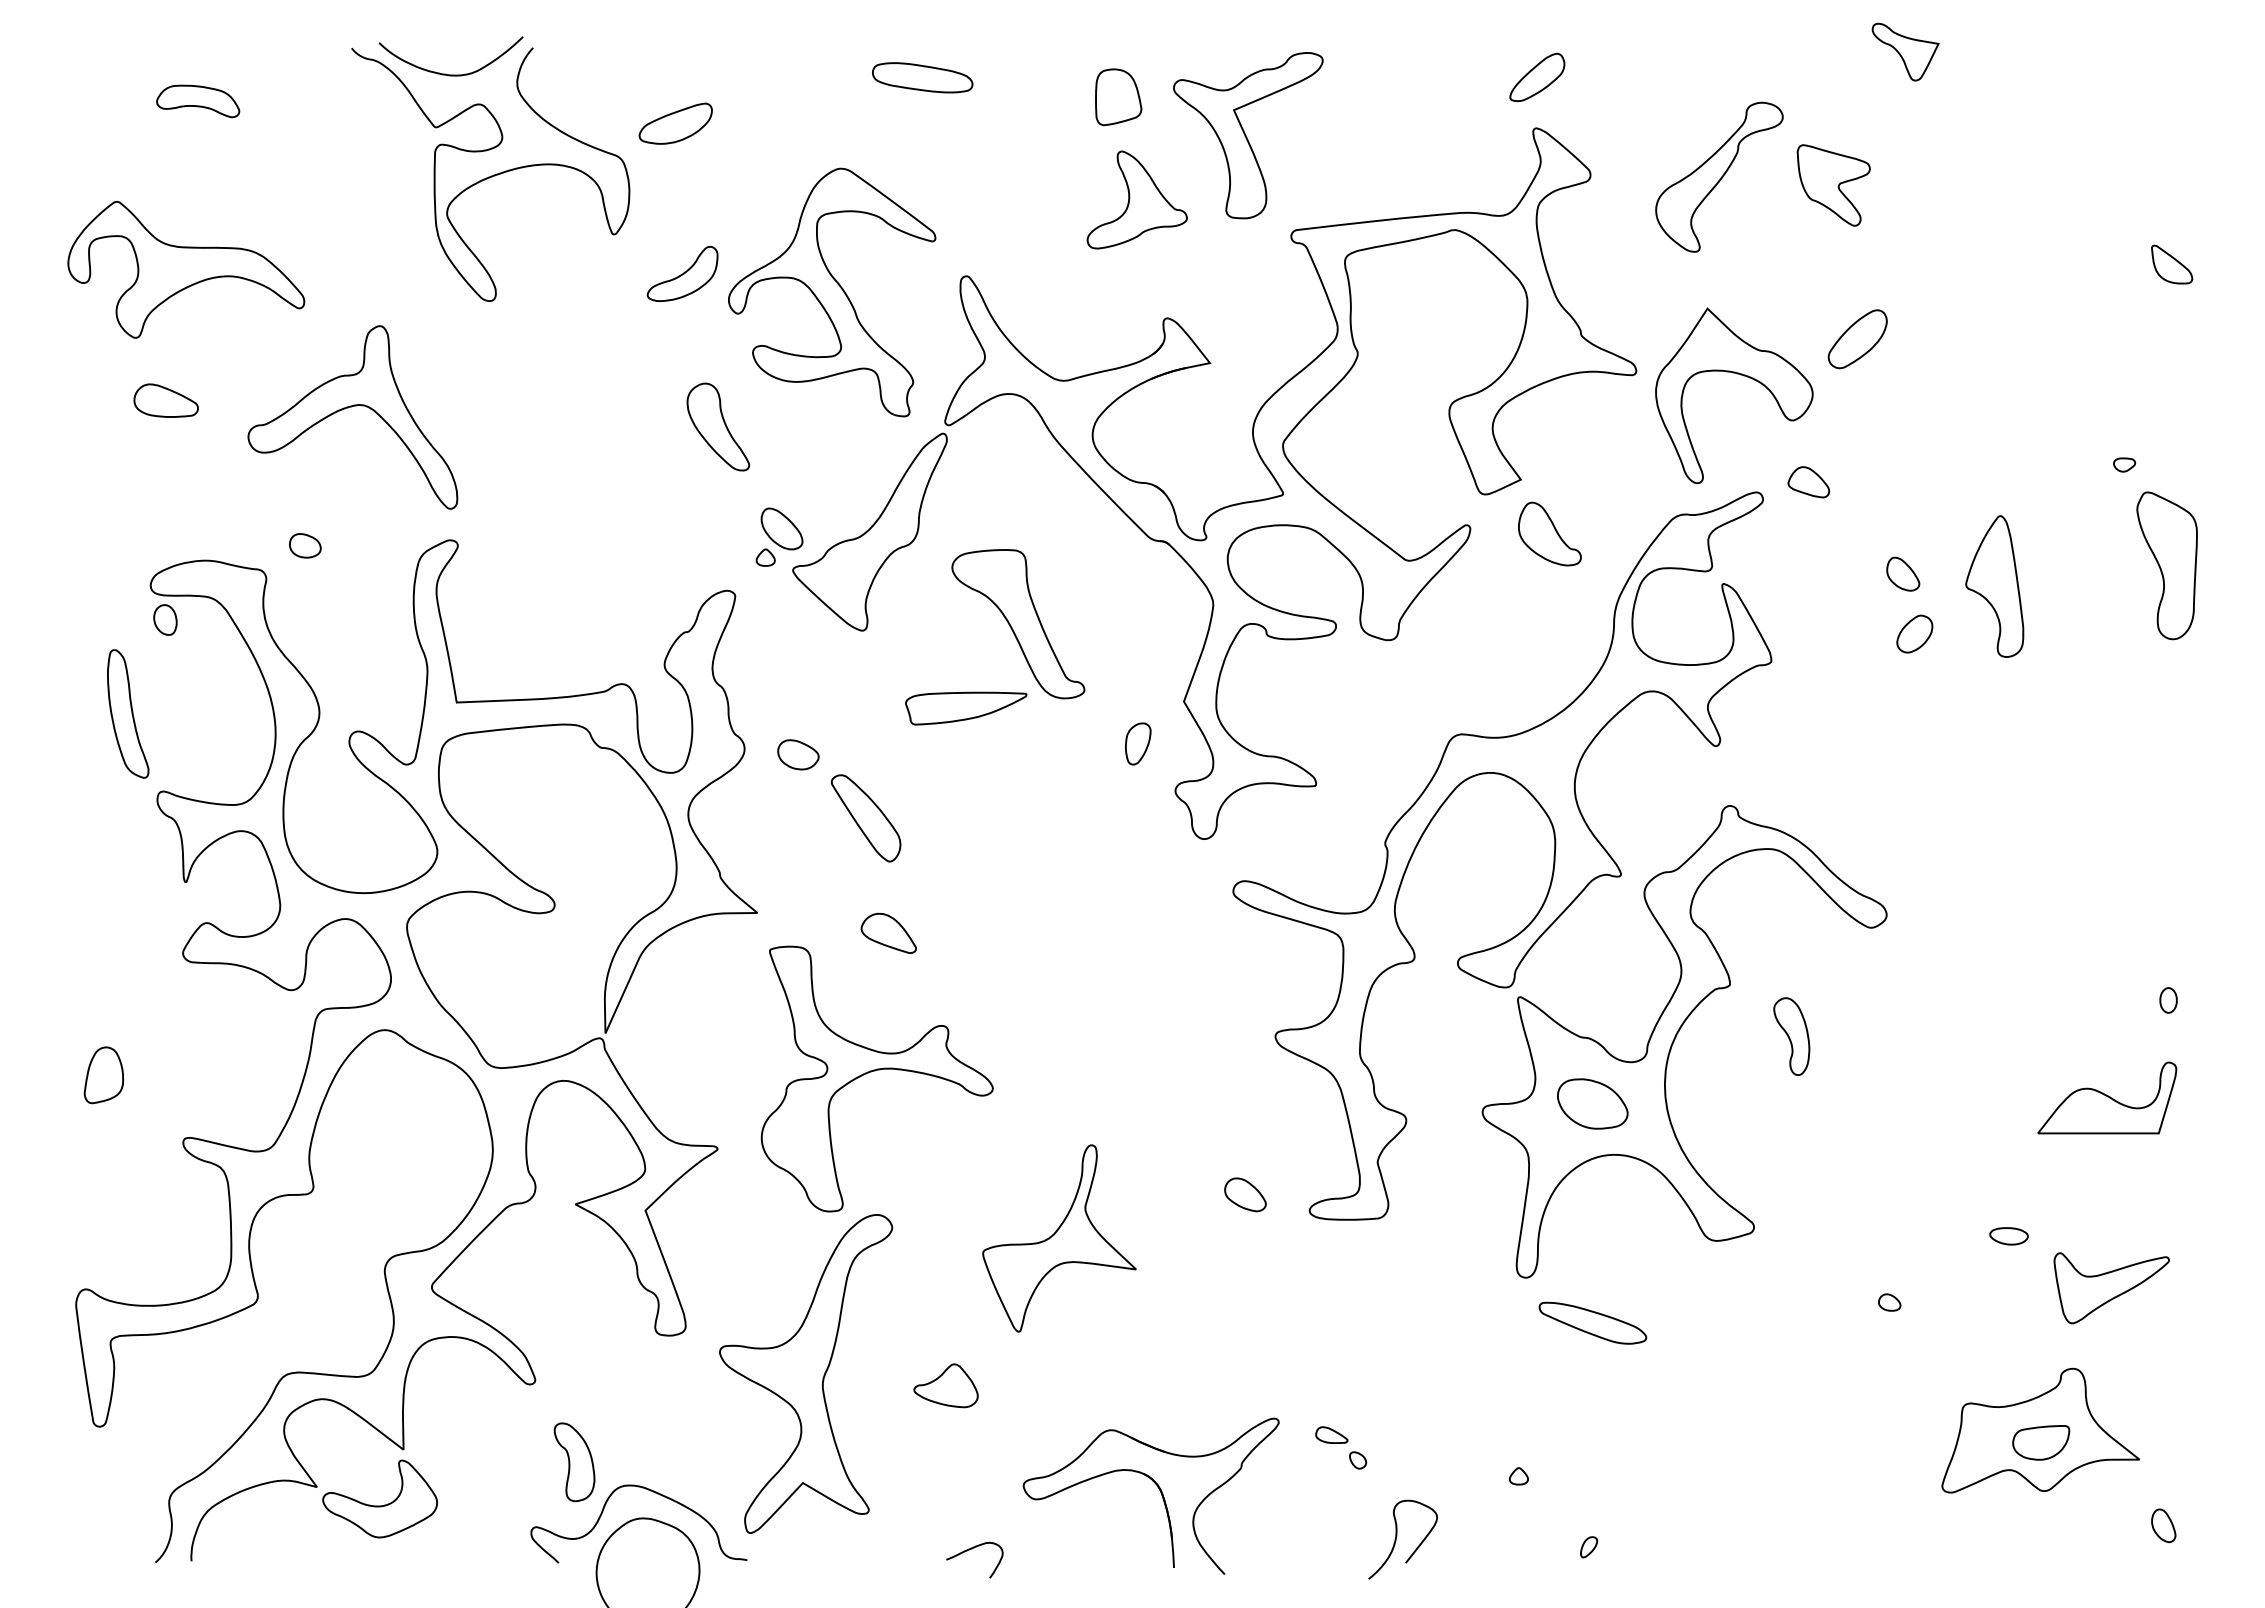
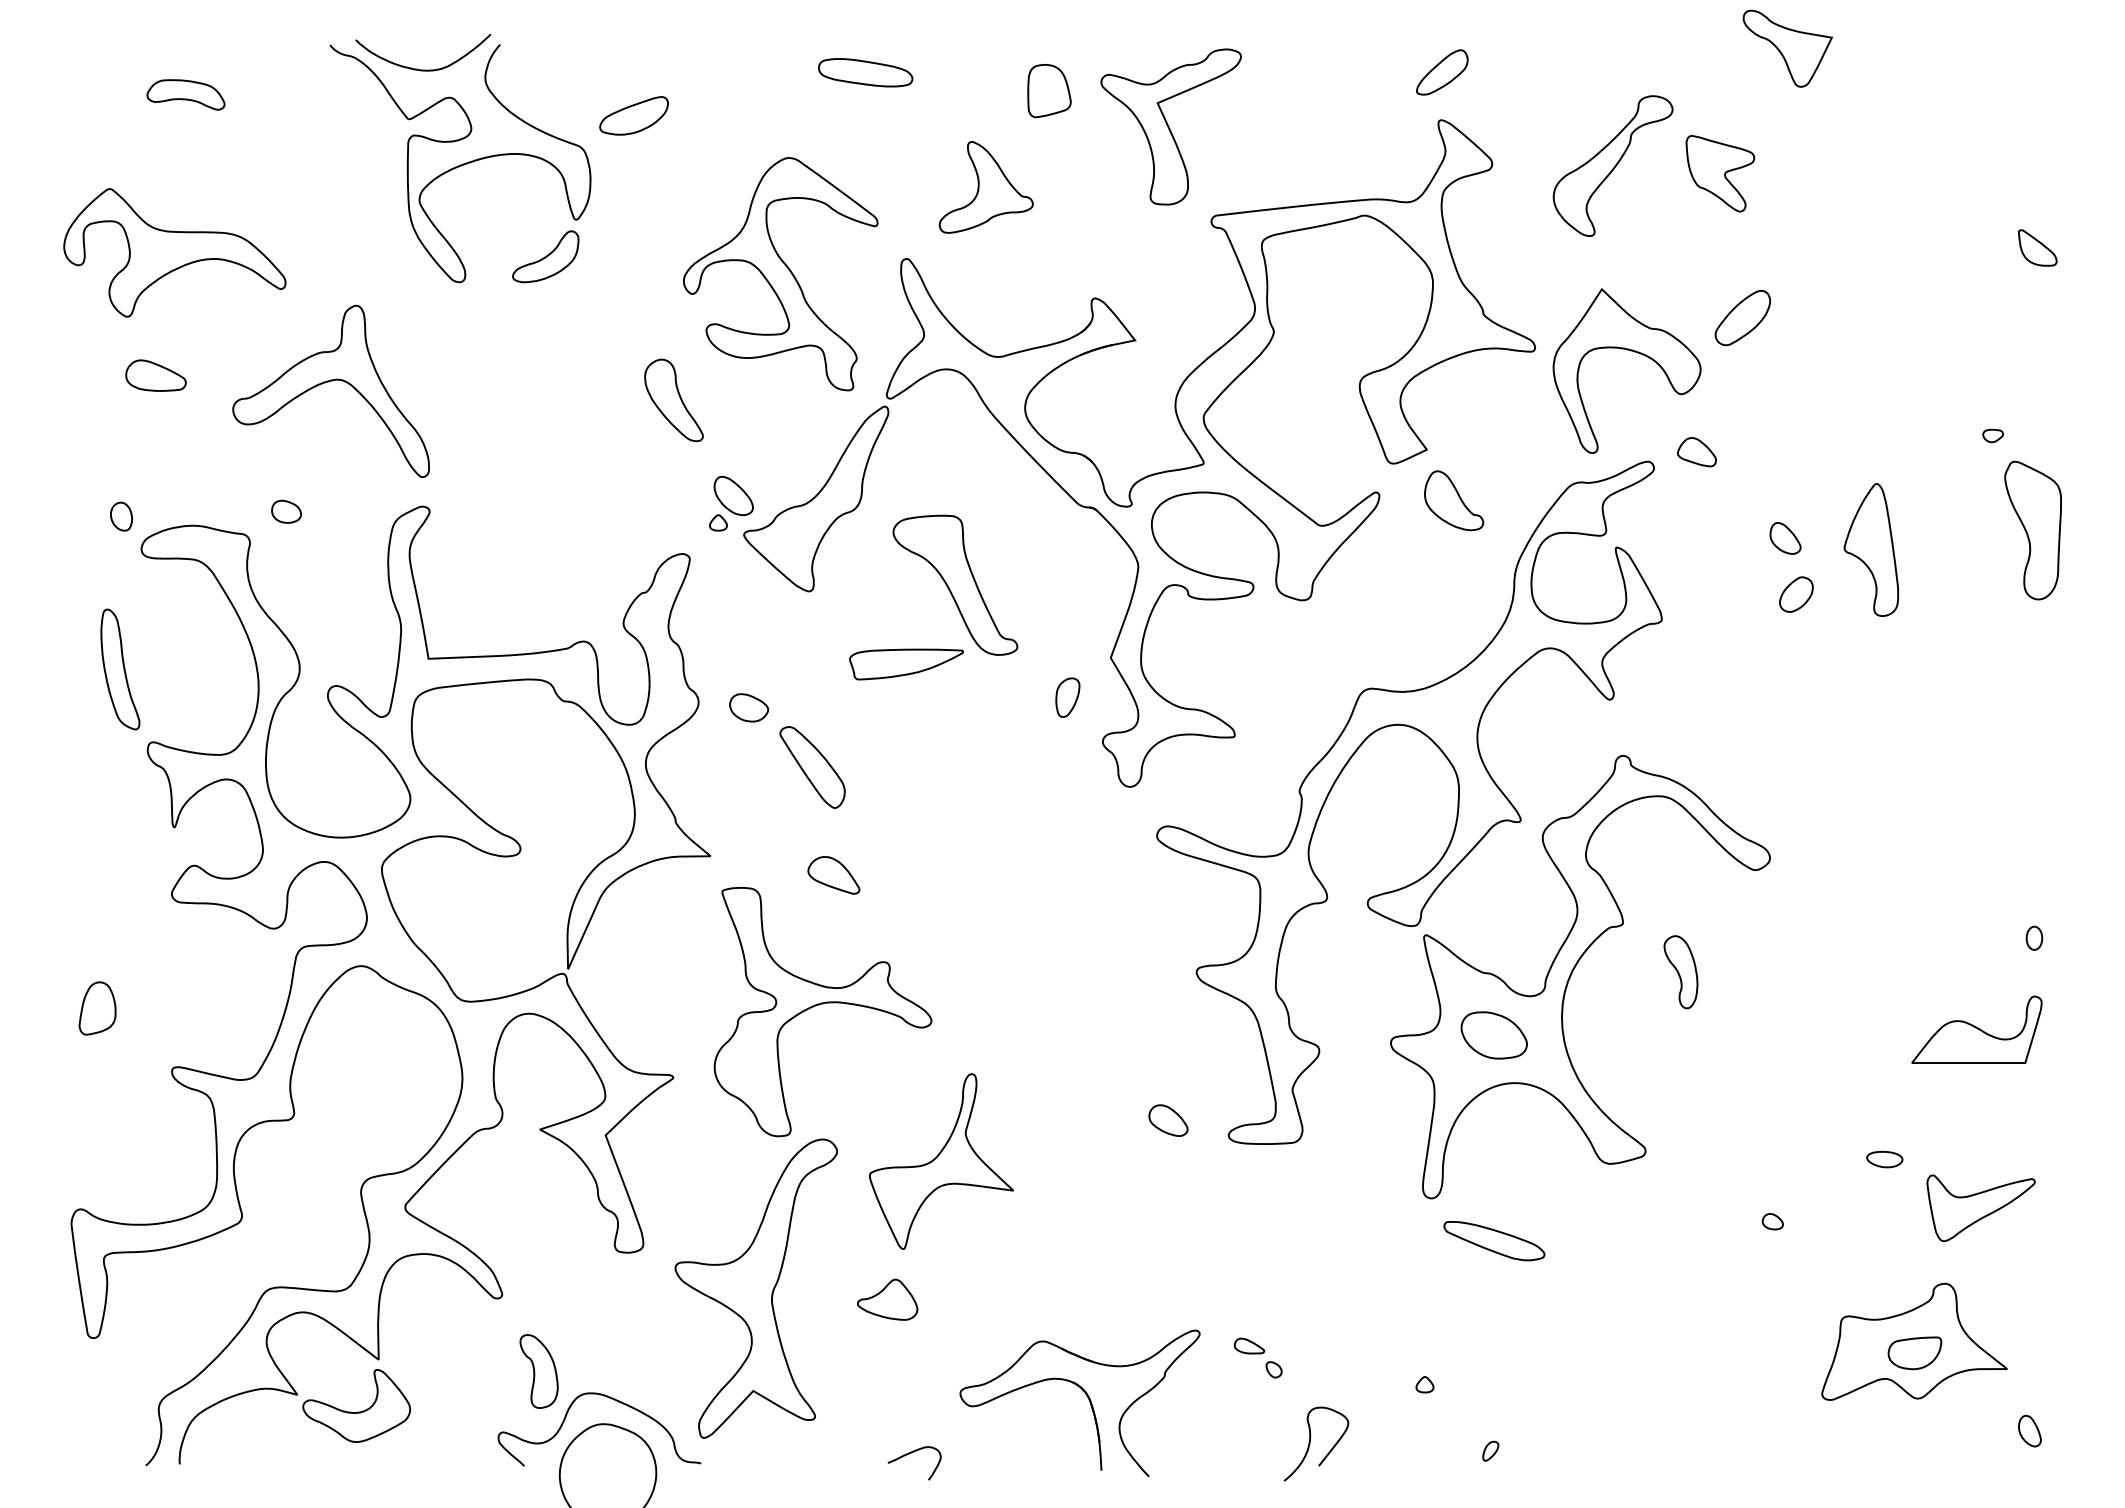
part: (1905, 51) -> (1787, 48), size x1.43
part: (1136, 199) -> (985, 186), moved
part: (682, 273) -> (545, 256), moved
part: (165, 619) -> (121, 516), moved
part: (1059, 1238) -> (941, 1161), moved

